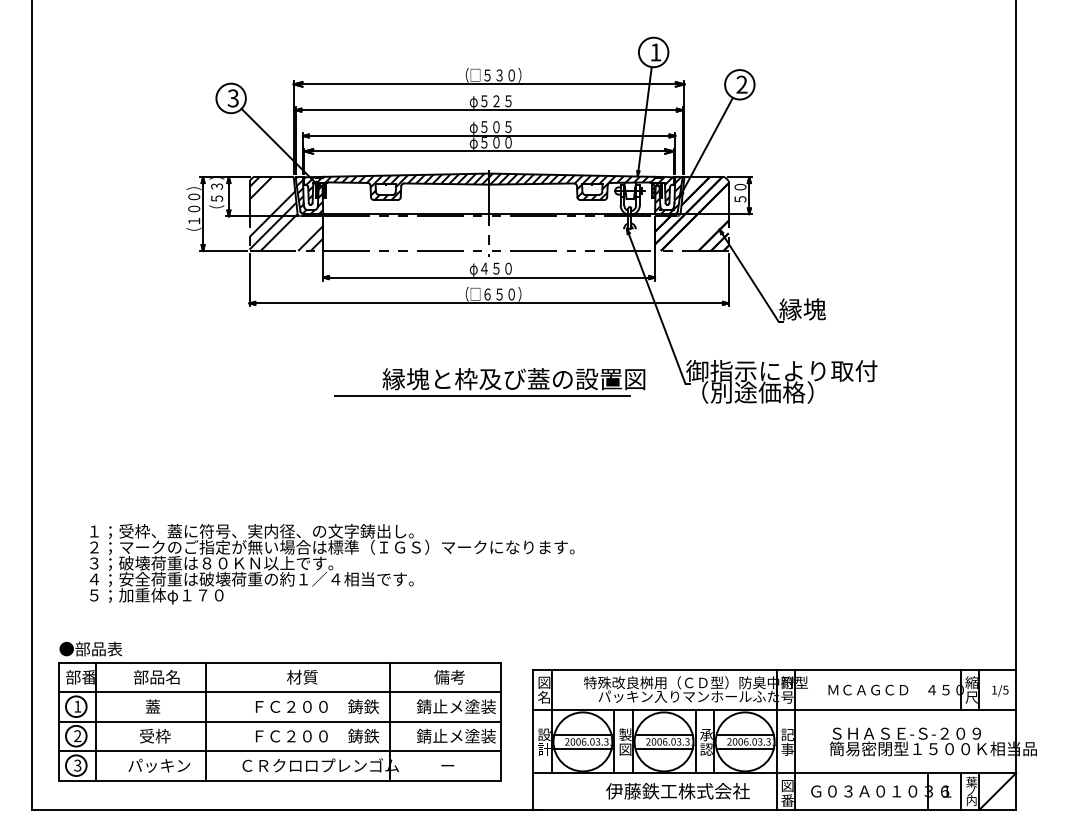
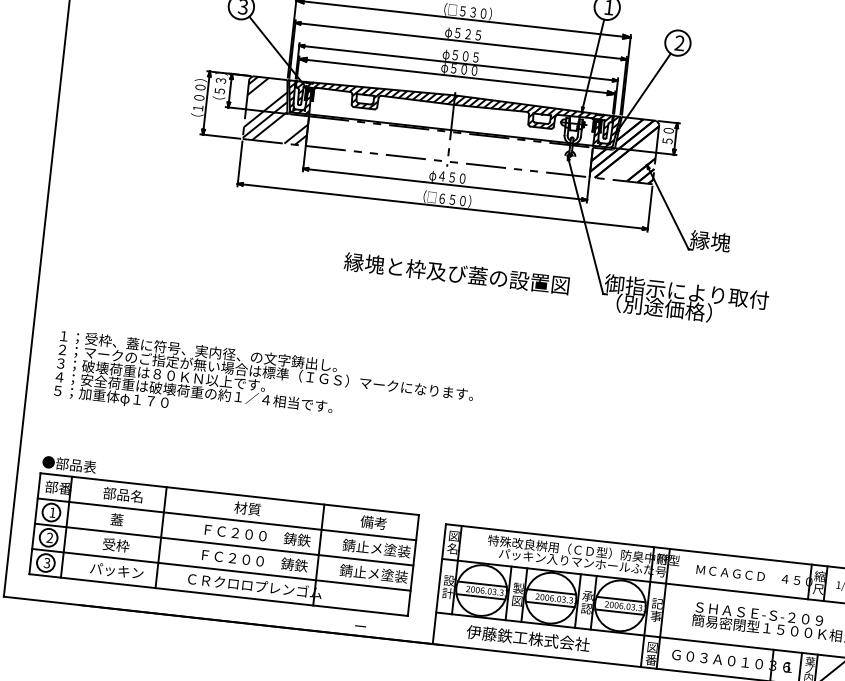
line: (482, 395) -> (428, 284), removed
text: (332, 564) -> (264, 386), moved
text: (447, 765) -> (360, 626), moved
text: (677, 791) -> (527, 638), moved

